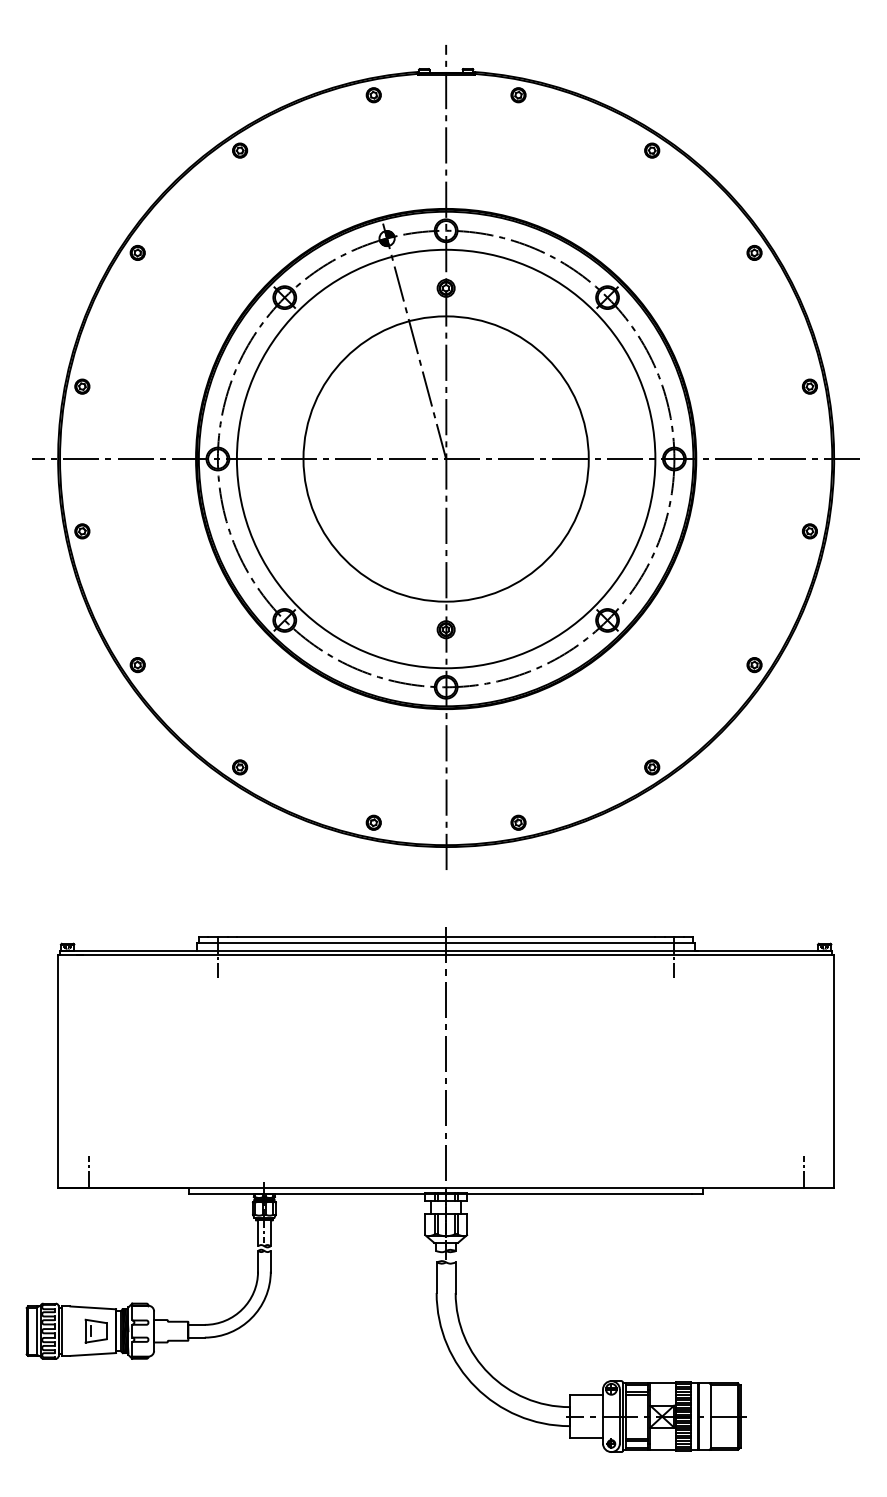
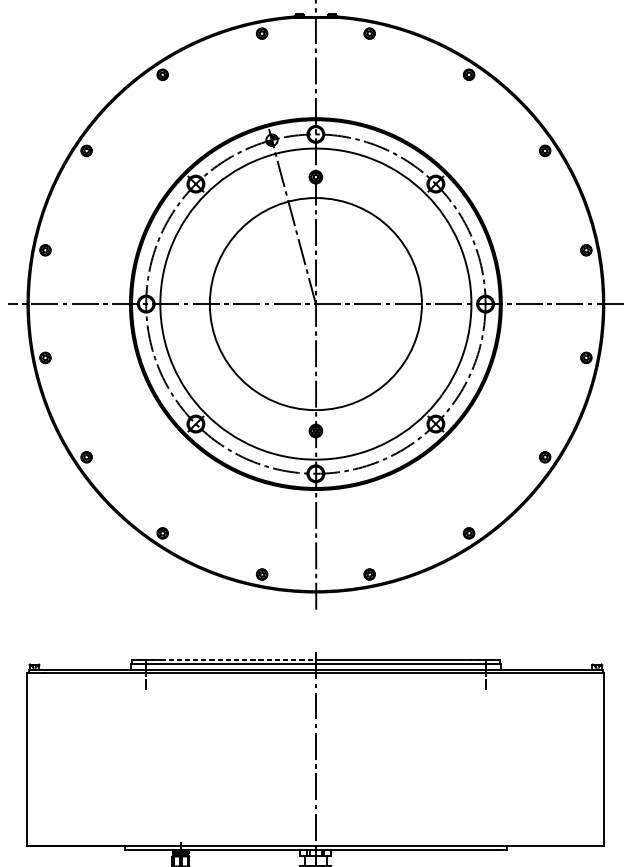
line: (341, 937) -> (238, 659), solid -> dashed
line: (88, 1172) -> (50, 834), removed
line: (803, 1172) -> (581, 834), removed

